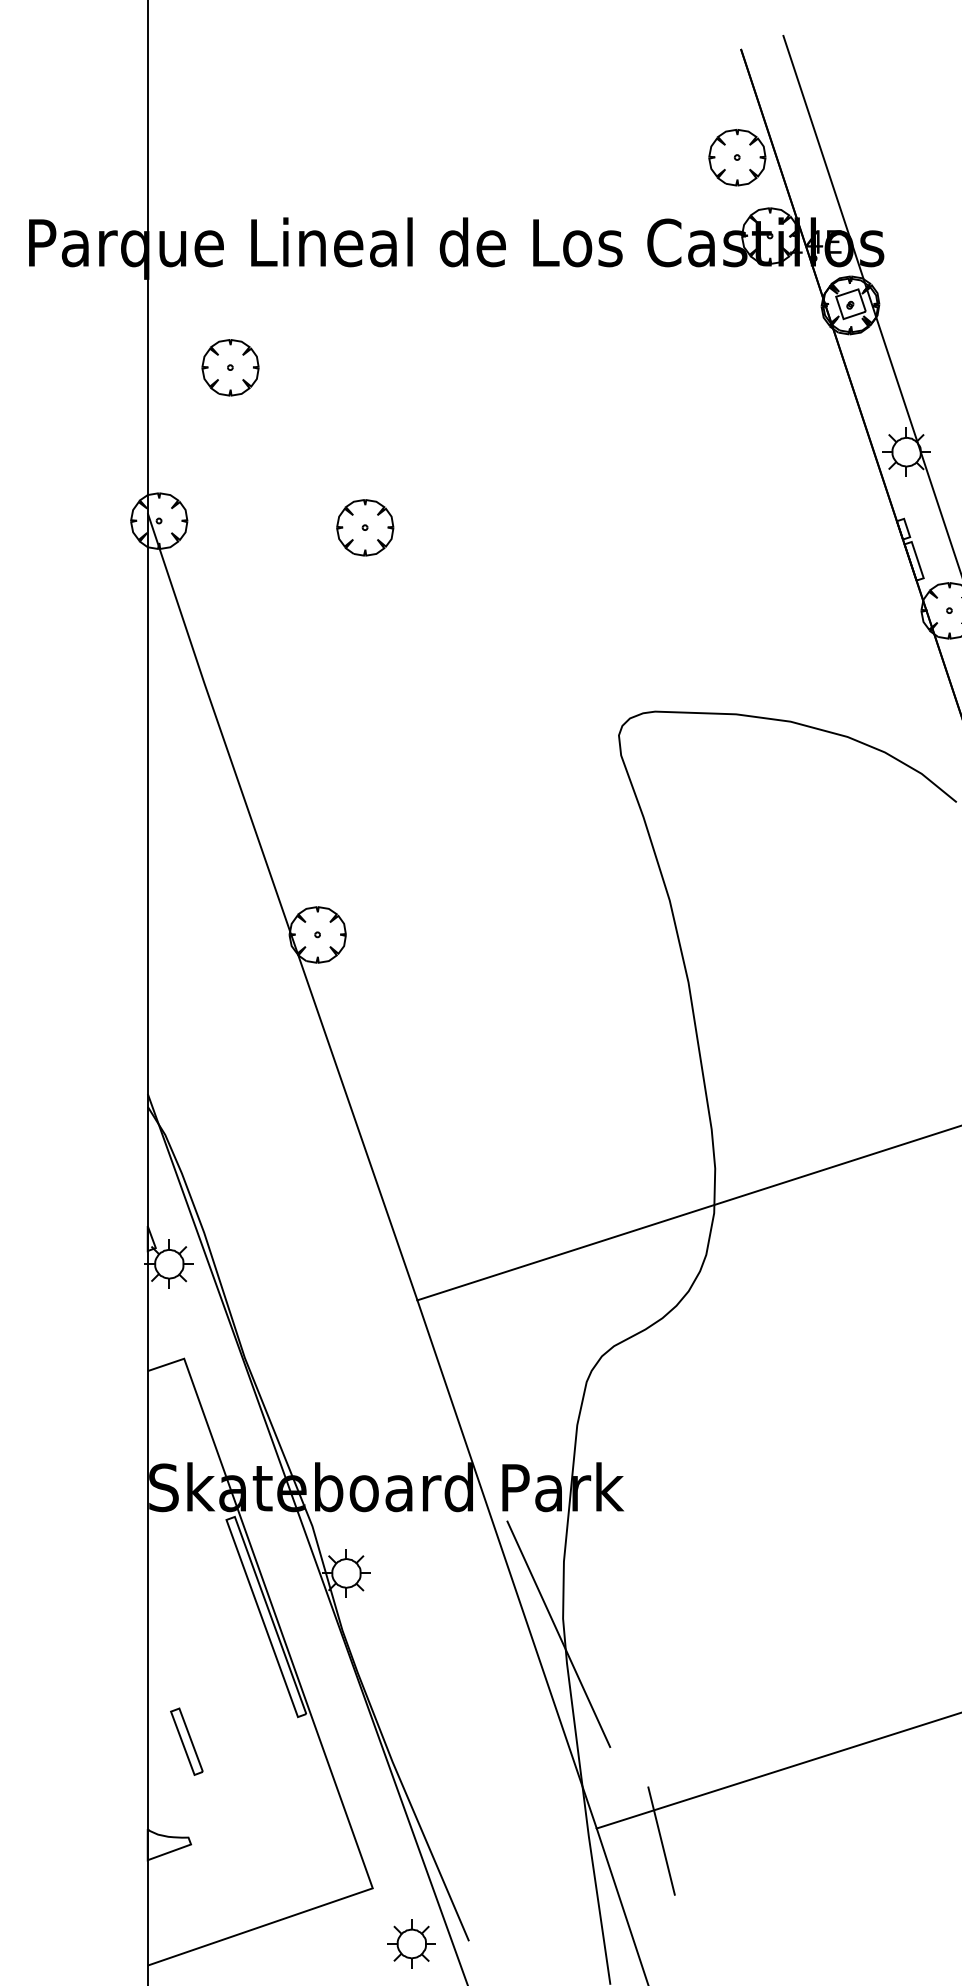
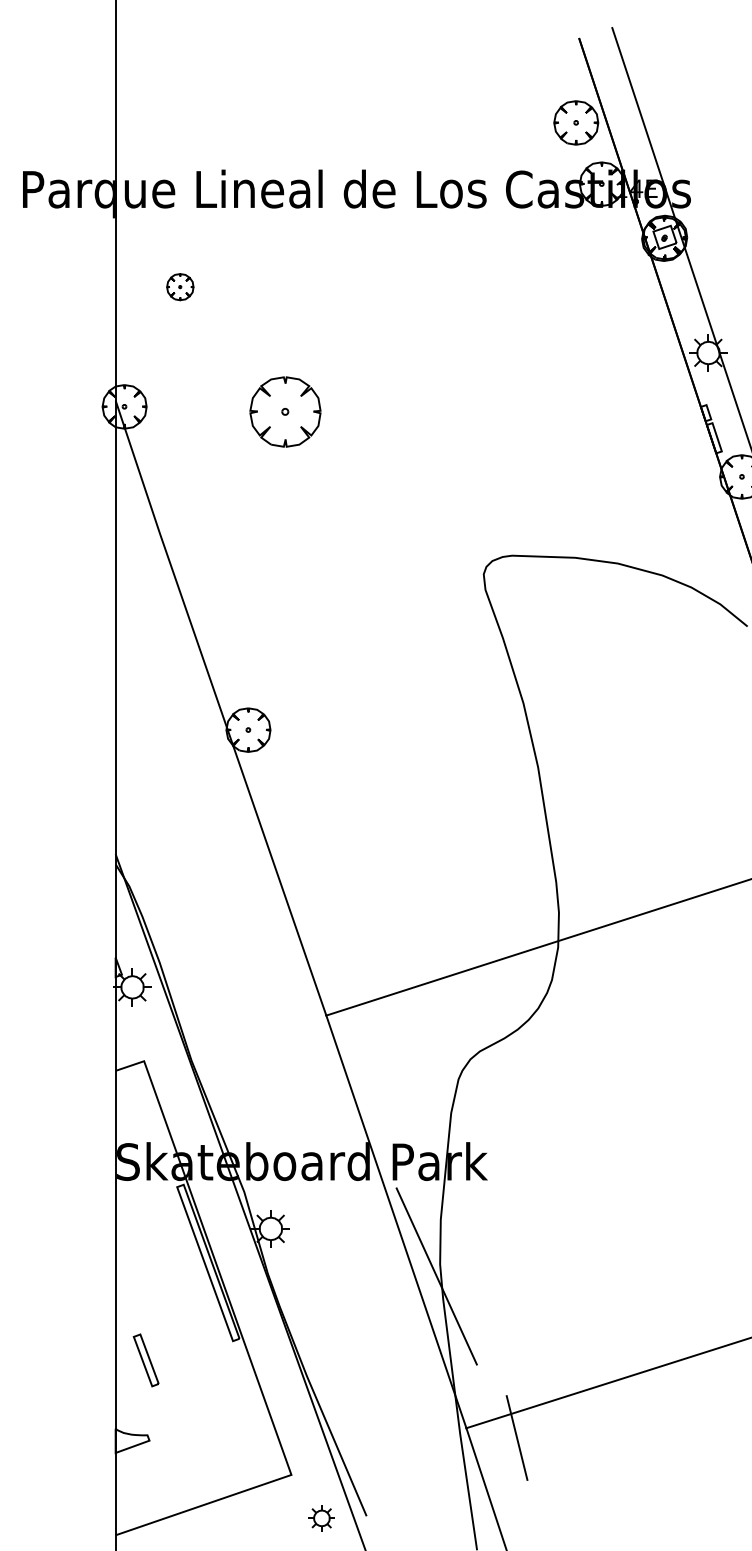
part: (230, 367) -> (180, 286), size x0.6
part: (365, 527) -> (285, 411), size x1.6
part: (411, 1943) -> (321, 1518), size x0.7

